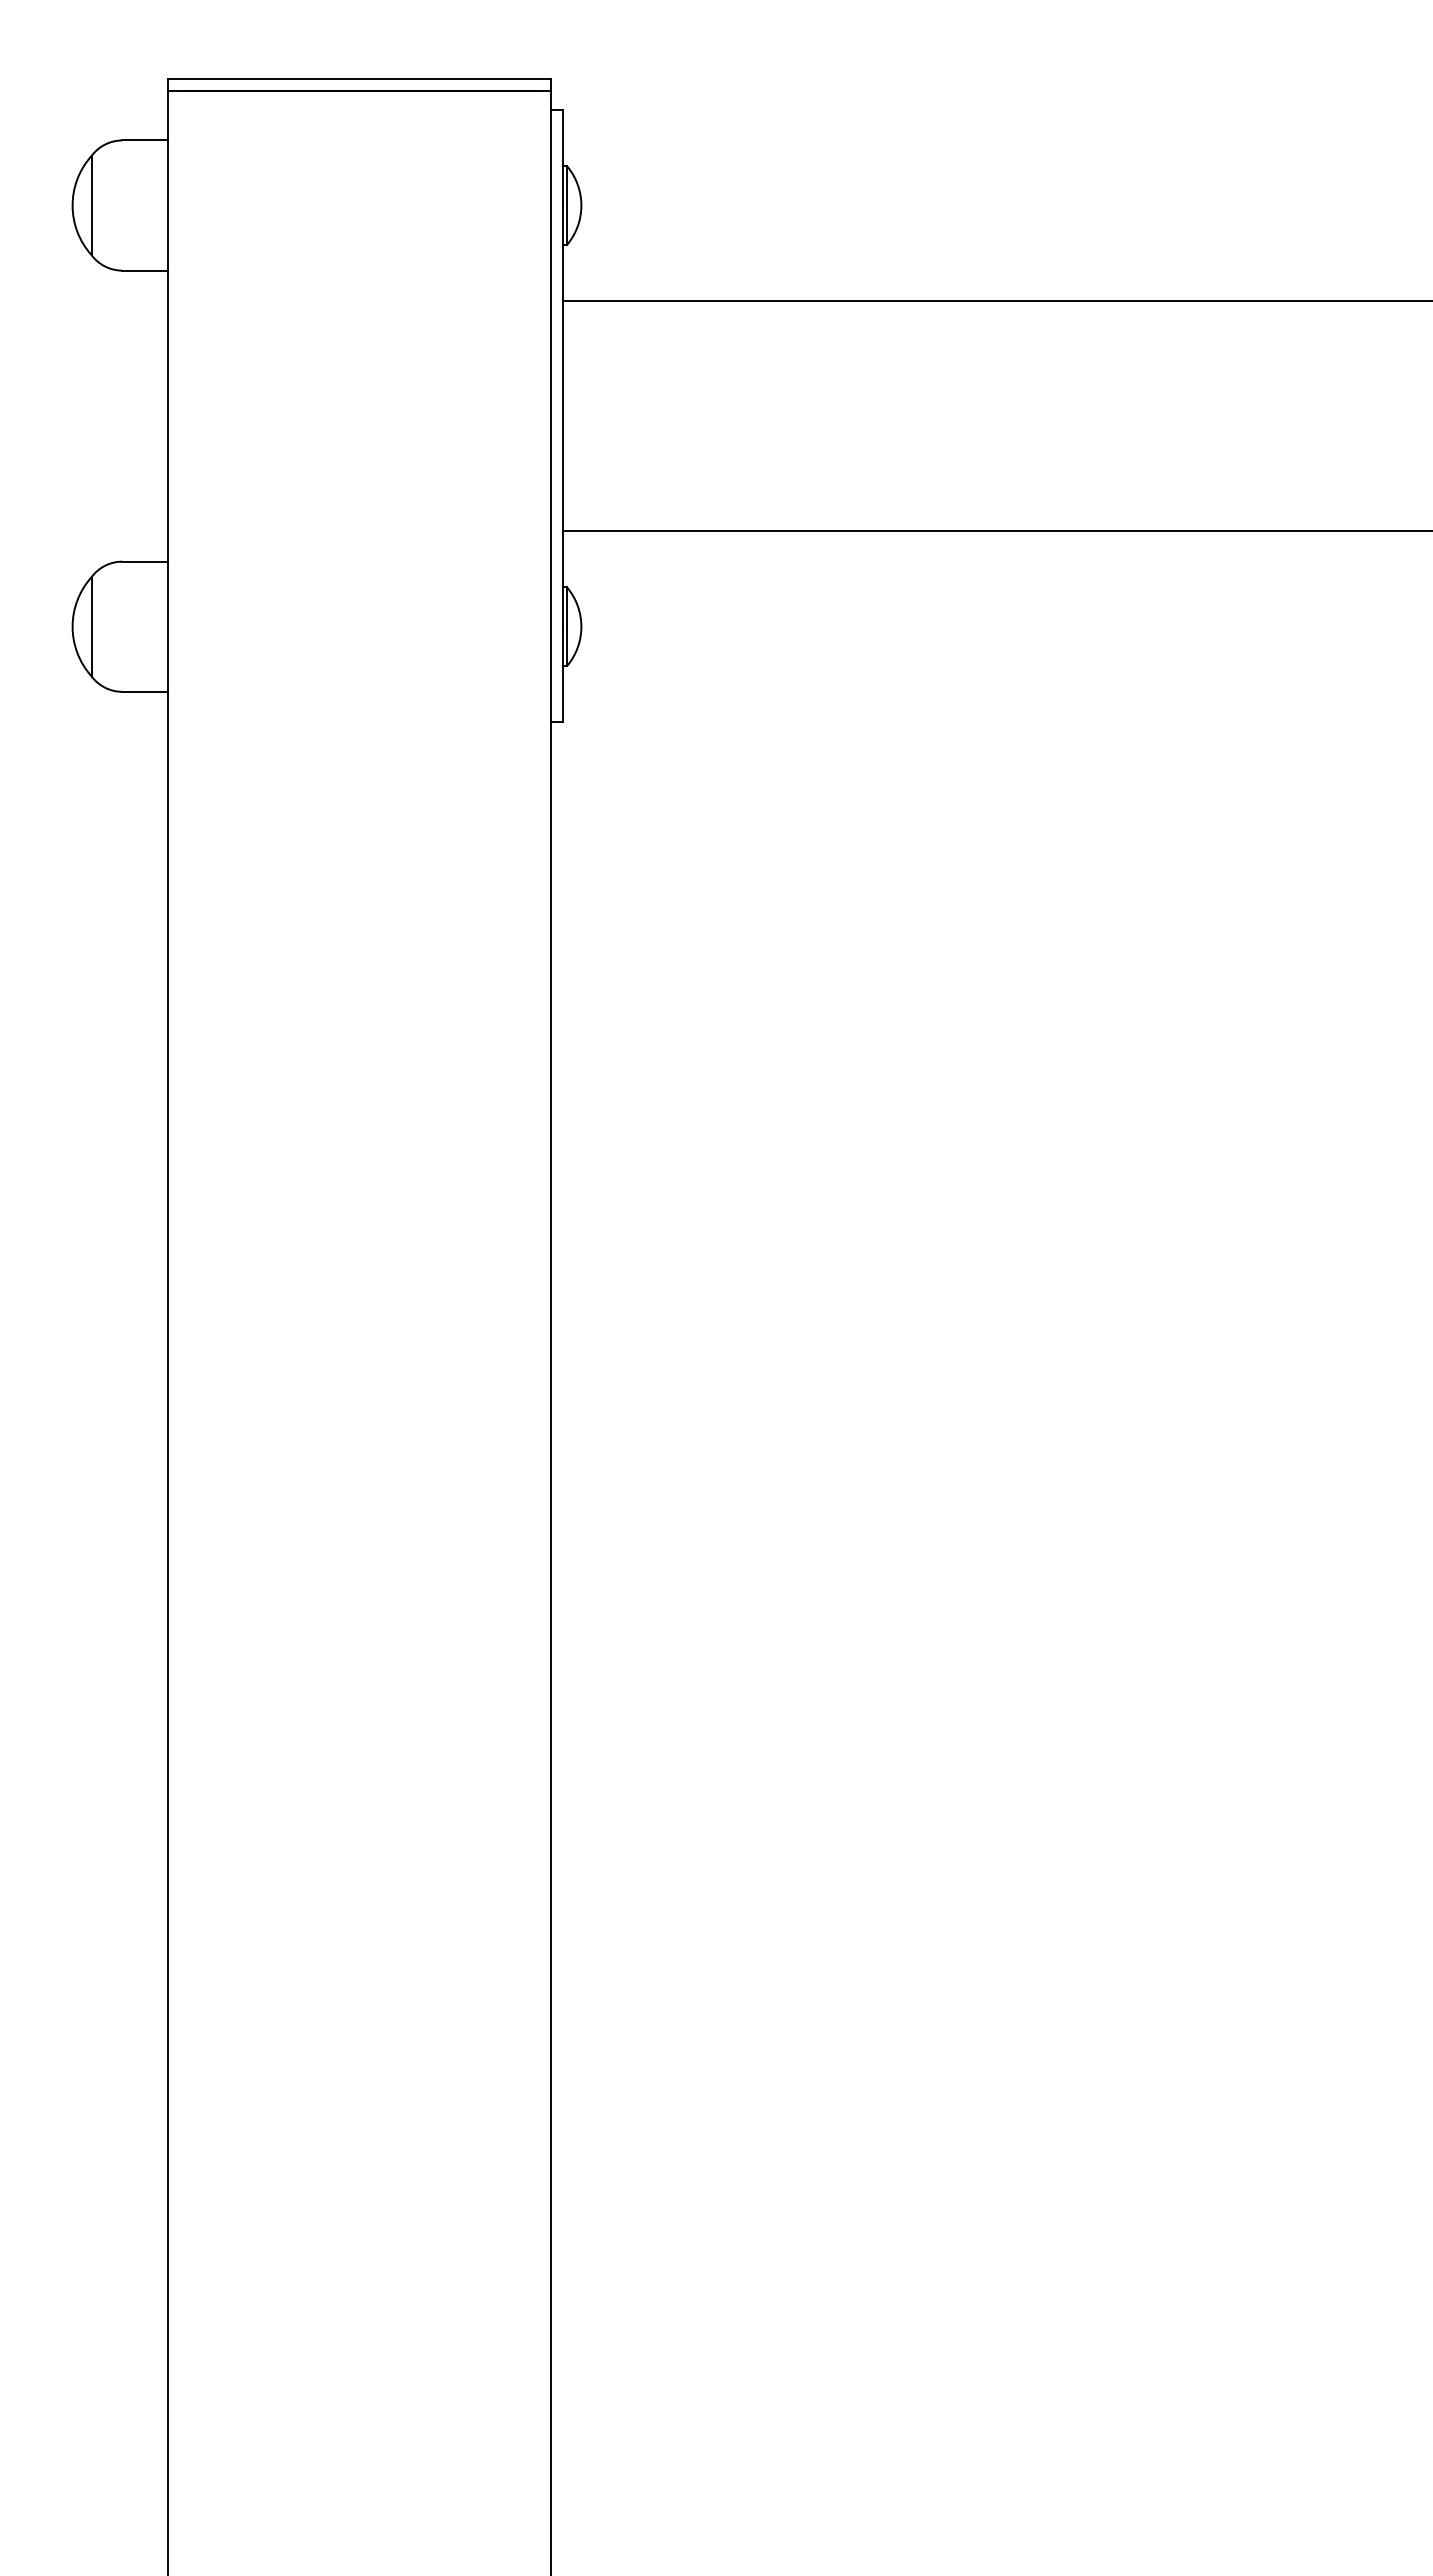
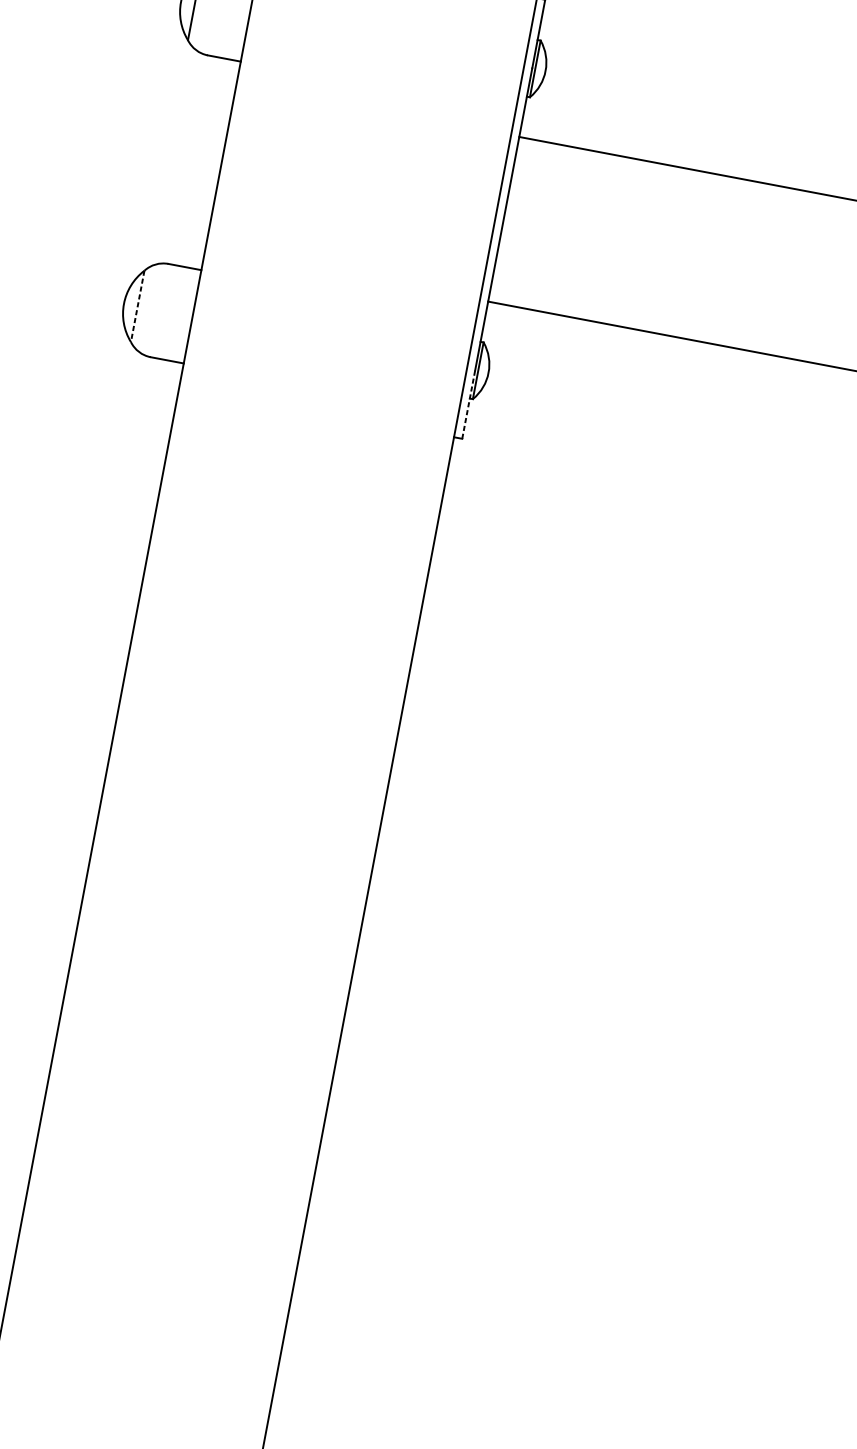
line: (91, 626) -> (137, 306), solid -> dashed
line: (562, 674) -> (468, 404), solid -> dashed

